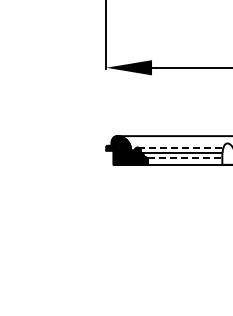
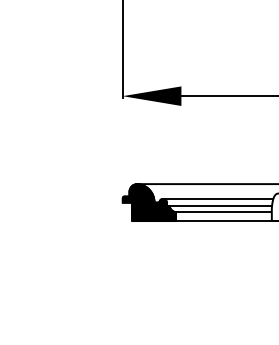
line: (180, 147) -> (218, 198), dashed -> solid
line: (185, 157) -> (224, 211), dashed -> solid

